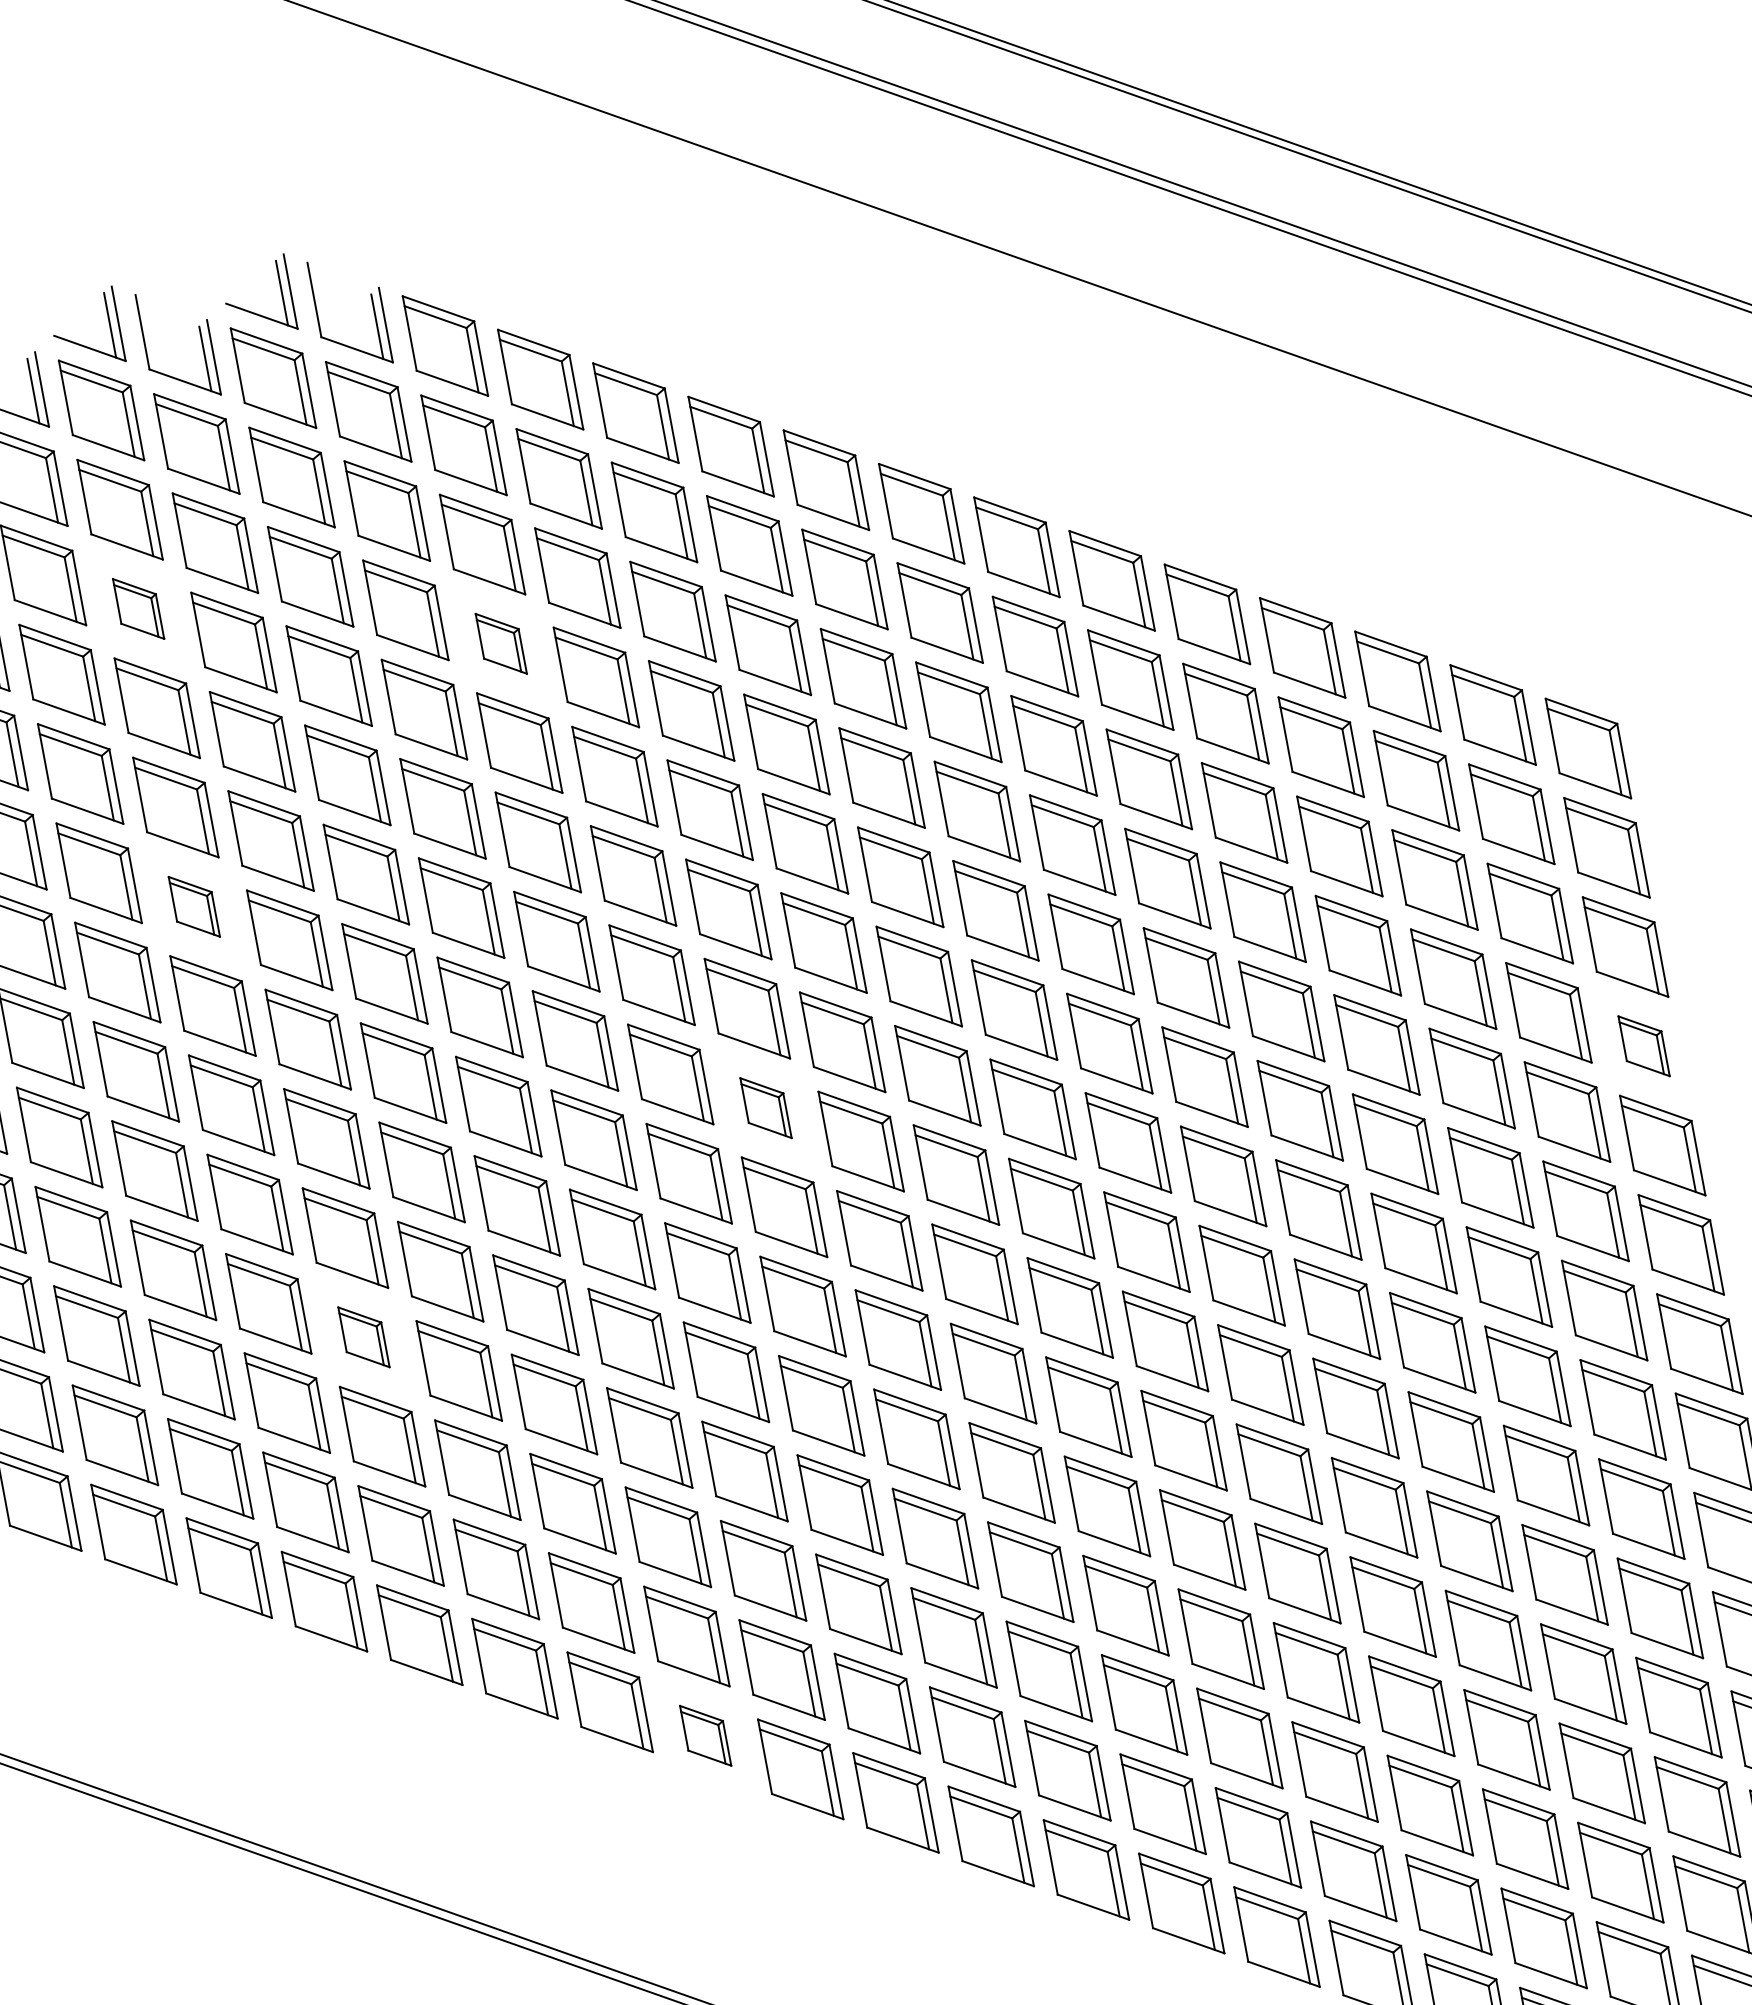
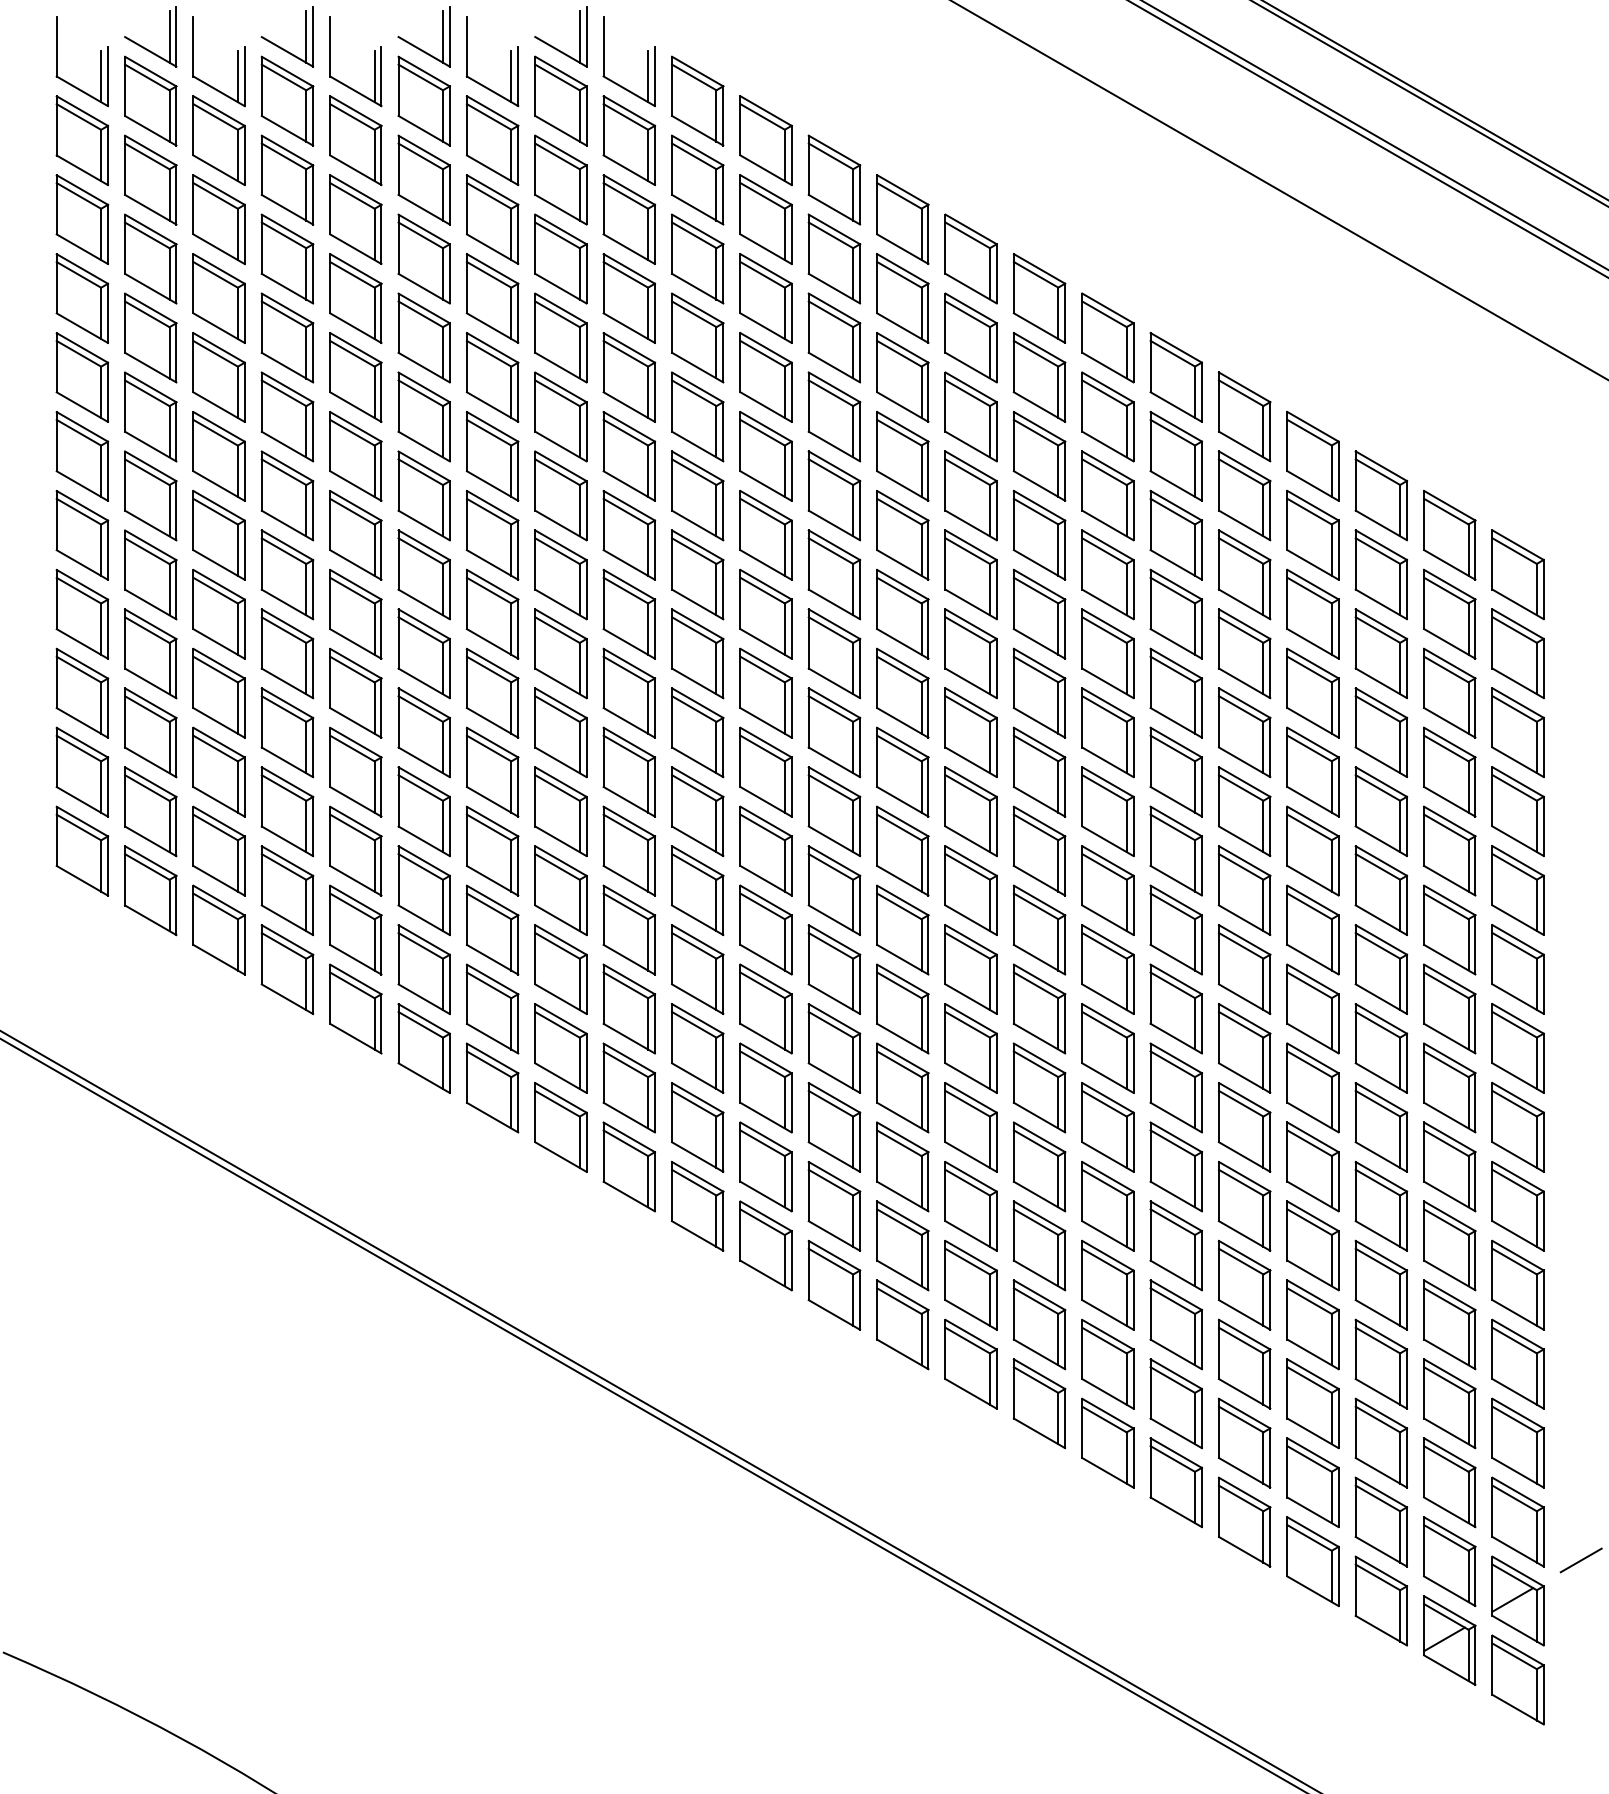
part: (137, 608) -> (423, 258), size x1.67
part: (500, 643) -> (697, 337), size x1.67
part: (193, 906) -> (423, 495), size x1.67
part: (1643, 1046) -> (1517, 811), size x1.67
part: (766, 1107) -> (834, 732), size x1.67
part: (363, 1336) -> (492, 850), size x1.67
part: (705, 1735) -> (697, 1206), size x1.67

